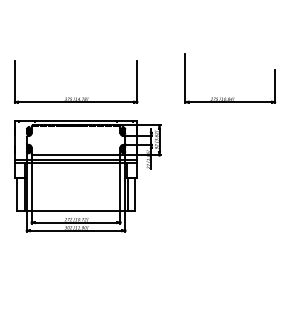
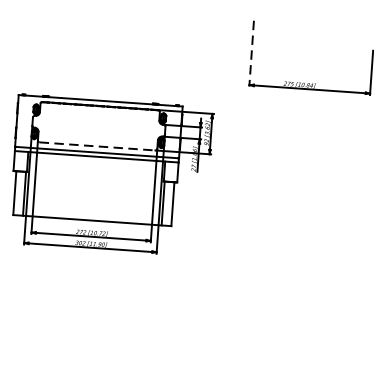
line: (185, 79) -> (251, 54), solid -> dashed
part: (74, 97) -> (100, 68), removed
line: (76, 155) -> (98, 146), solid -> dashed

